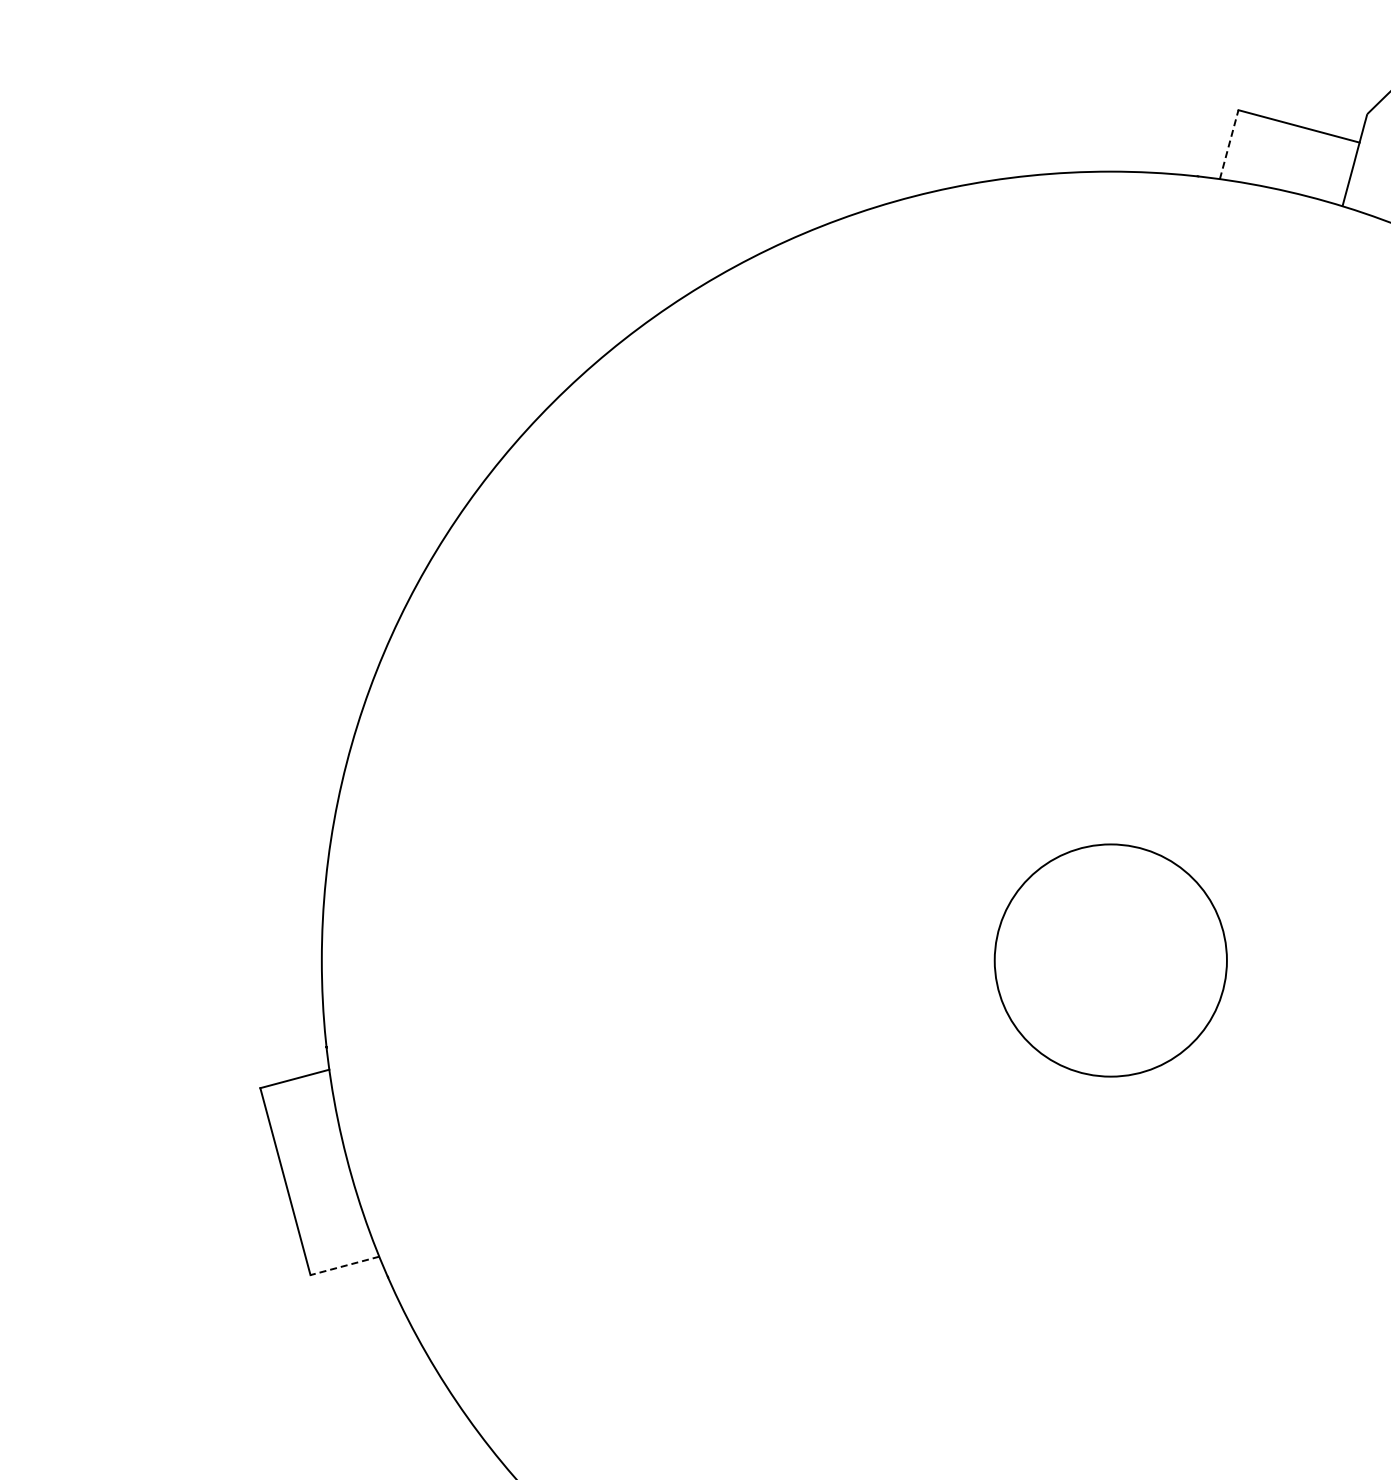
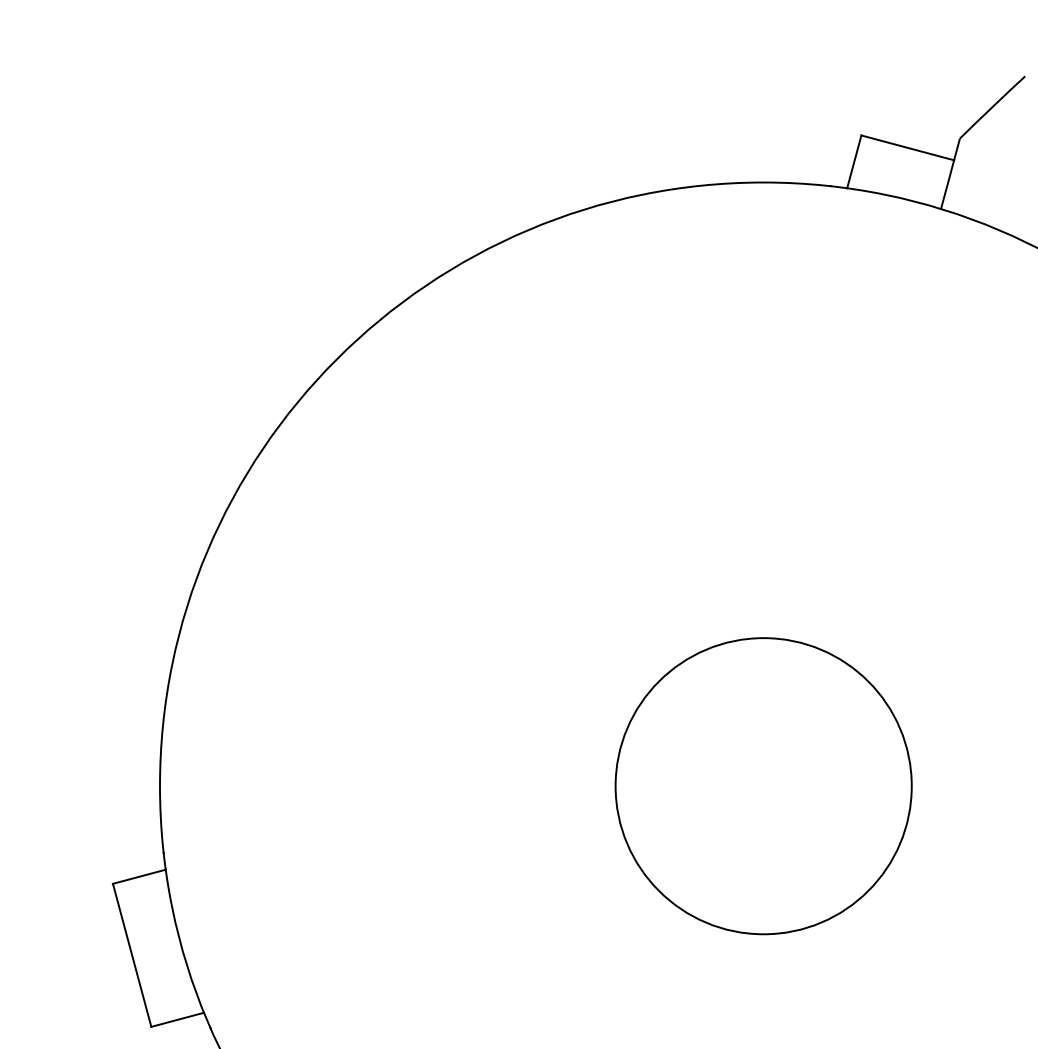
line: (1229, 144) -> (854, 161), dashed -> solid
circle: (1110, 960) -> (763, 786), size x1.67
line: (344, 1265) -> (177, 1019), dashed -> solid

